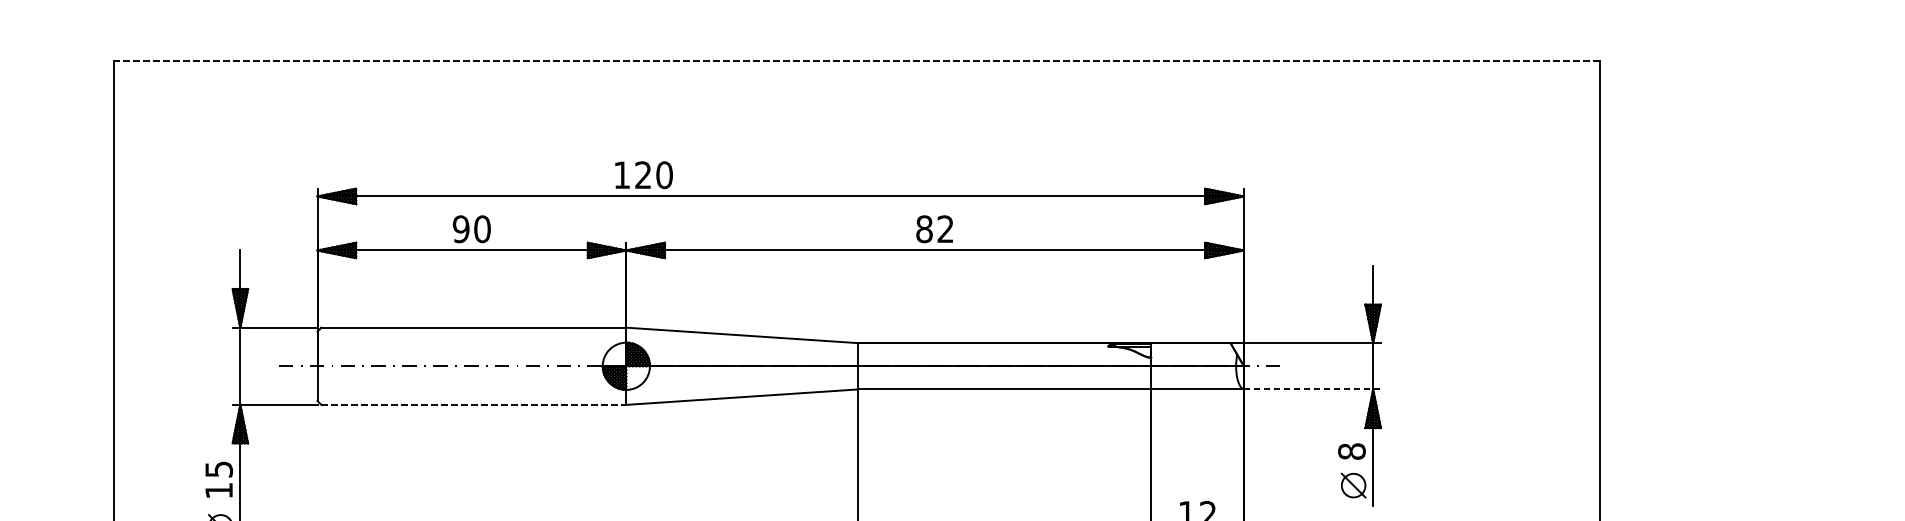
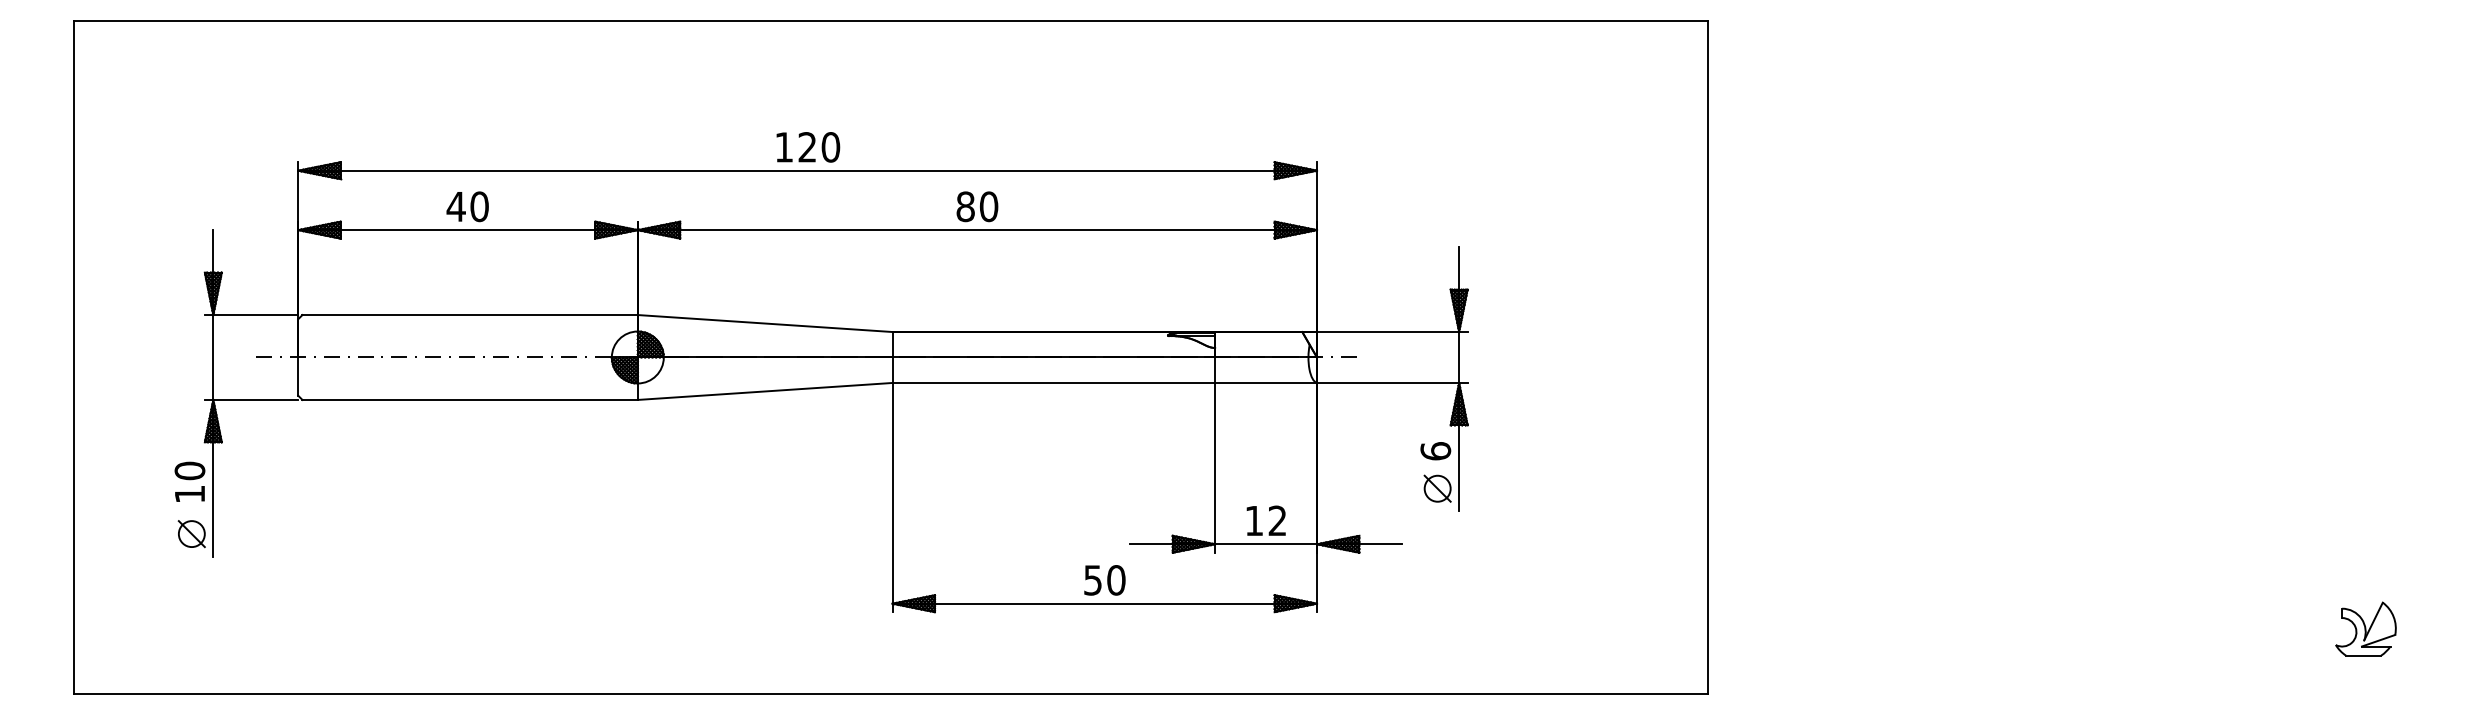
line: (856, 60) -> (890, 21), dashed -> solid
text: (644, 175) -> (808, 147), moved
text: (460, 228) -> (455, 206), 90 -> 40
text: (945, 228) -> (988, 206), 82 -> 80
line: (1312, 389) -> (1392, 382), dashed -> solid
line: (474, 404) -> (470, 399), dashed -> solid
text: (1351, 451) -> (1435, 451), 8 -> 6
text: (218, 469) -> (189, 470), 15 -> 10

